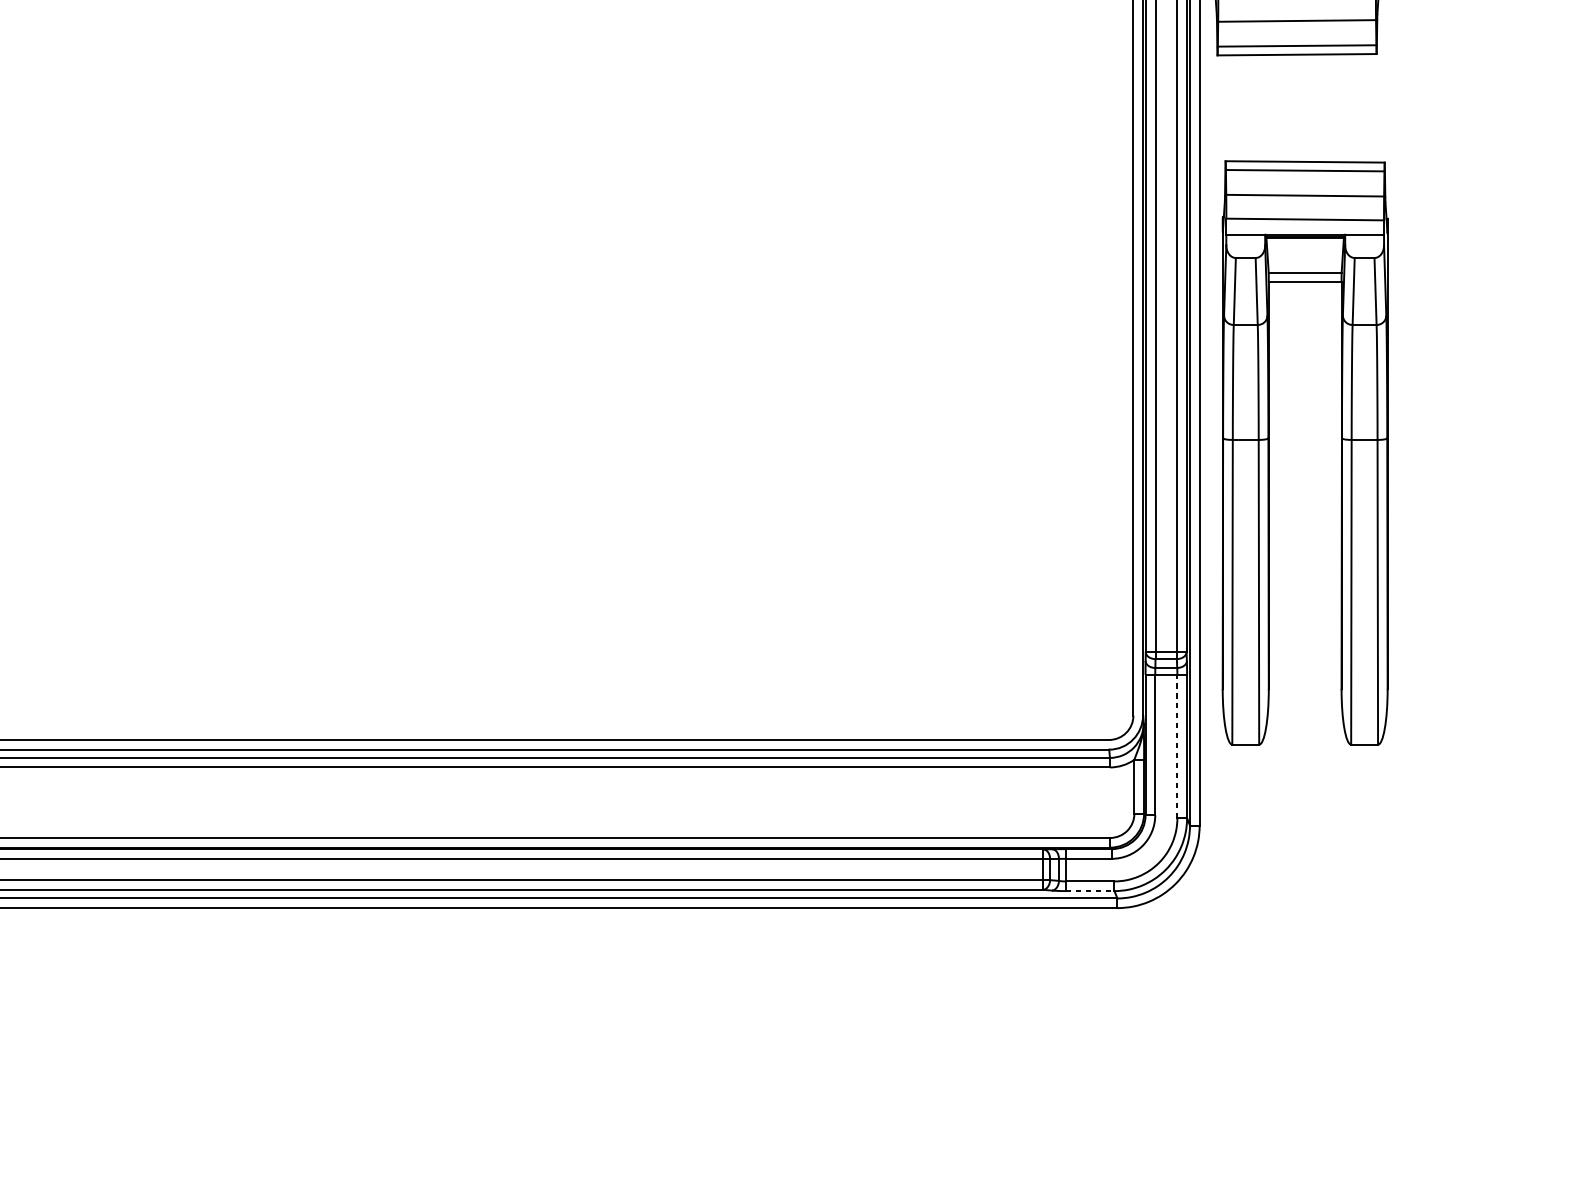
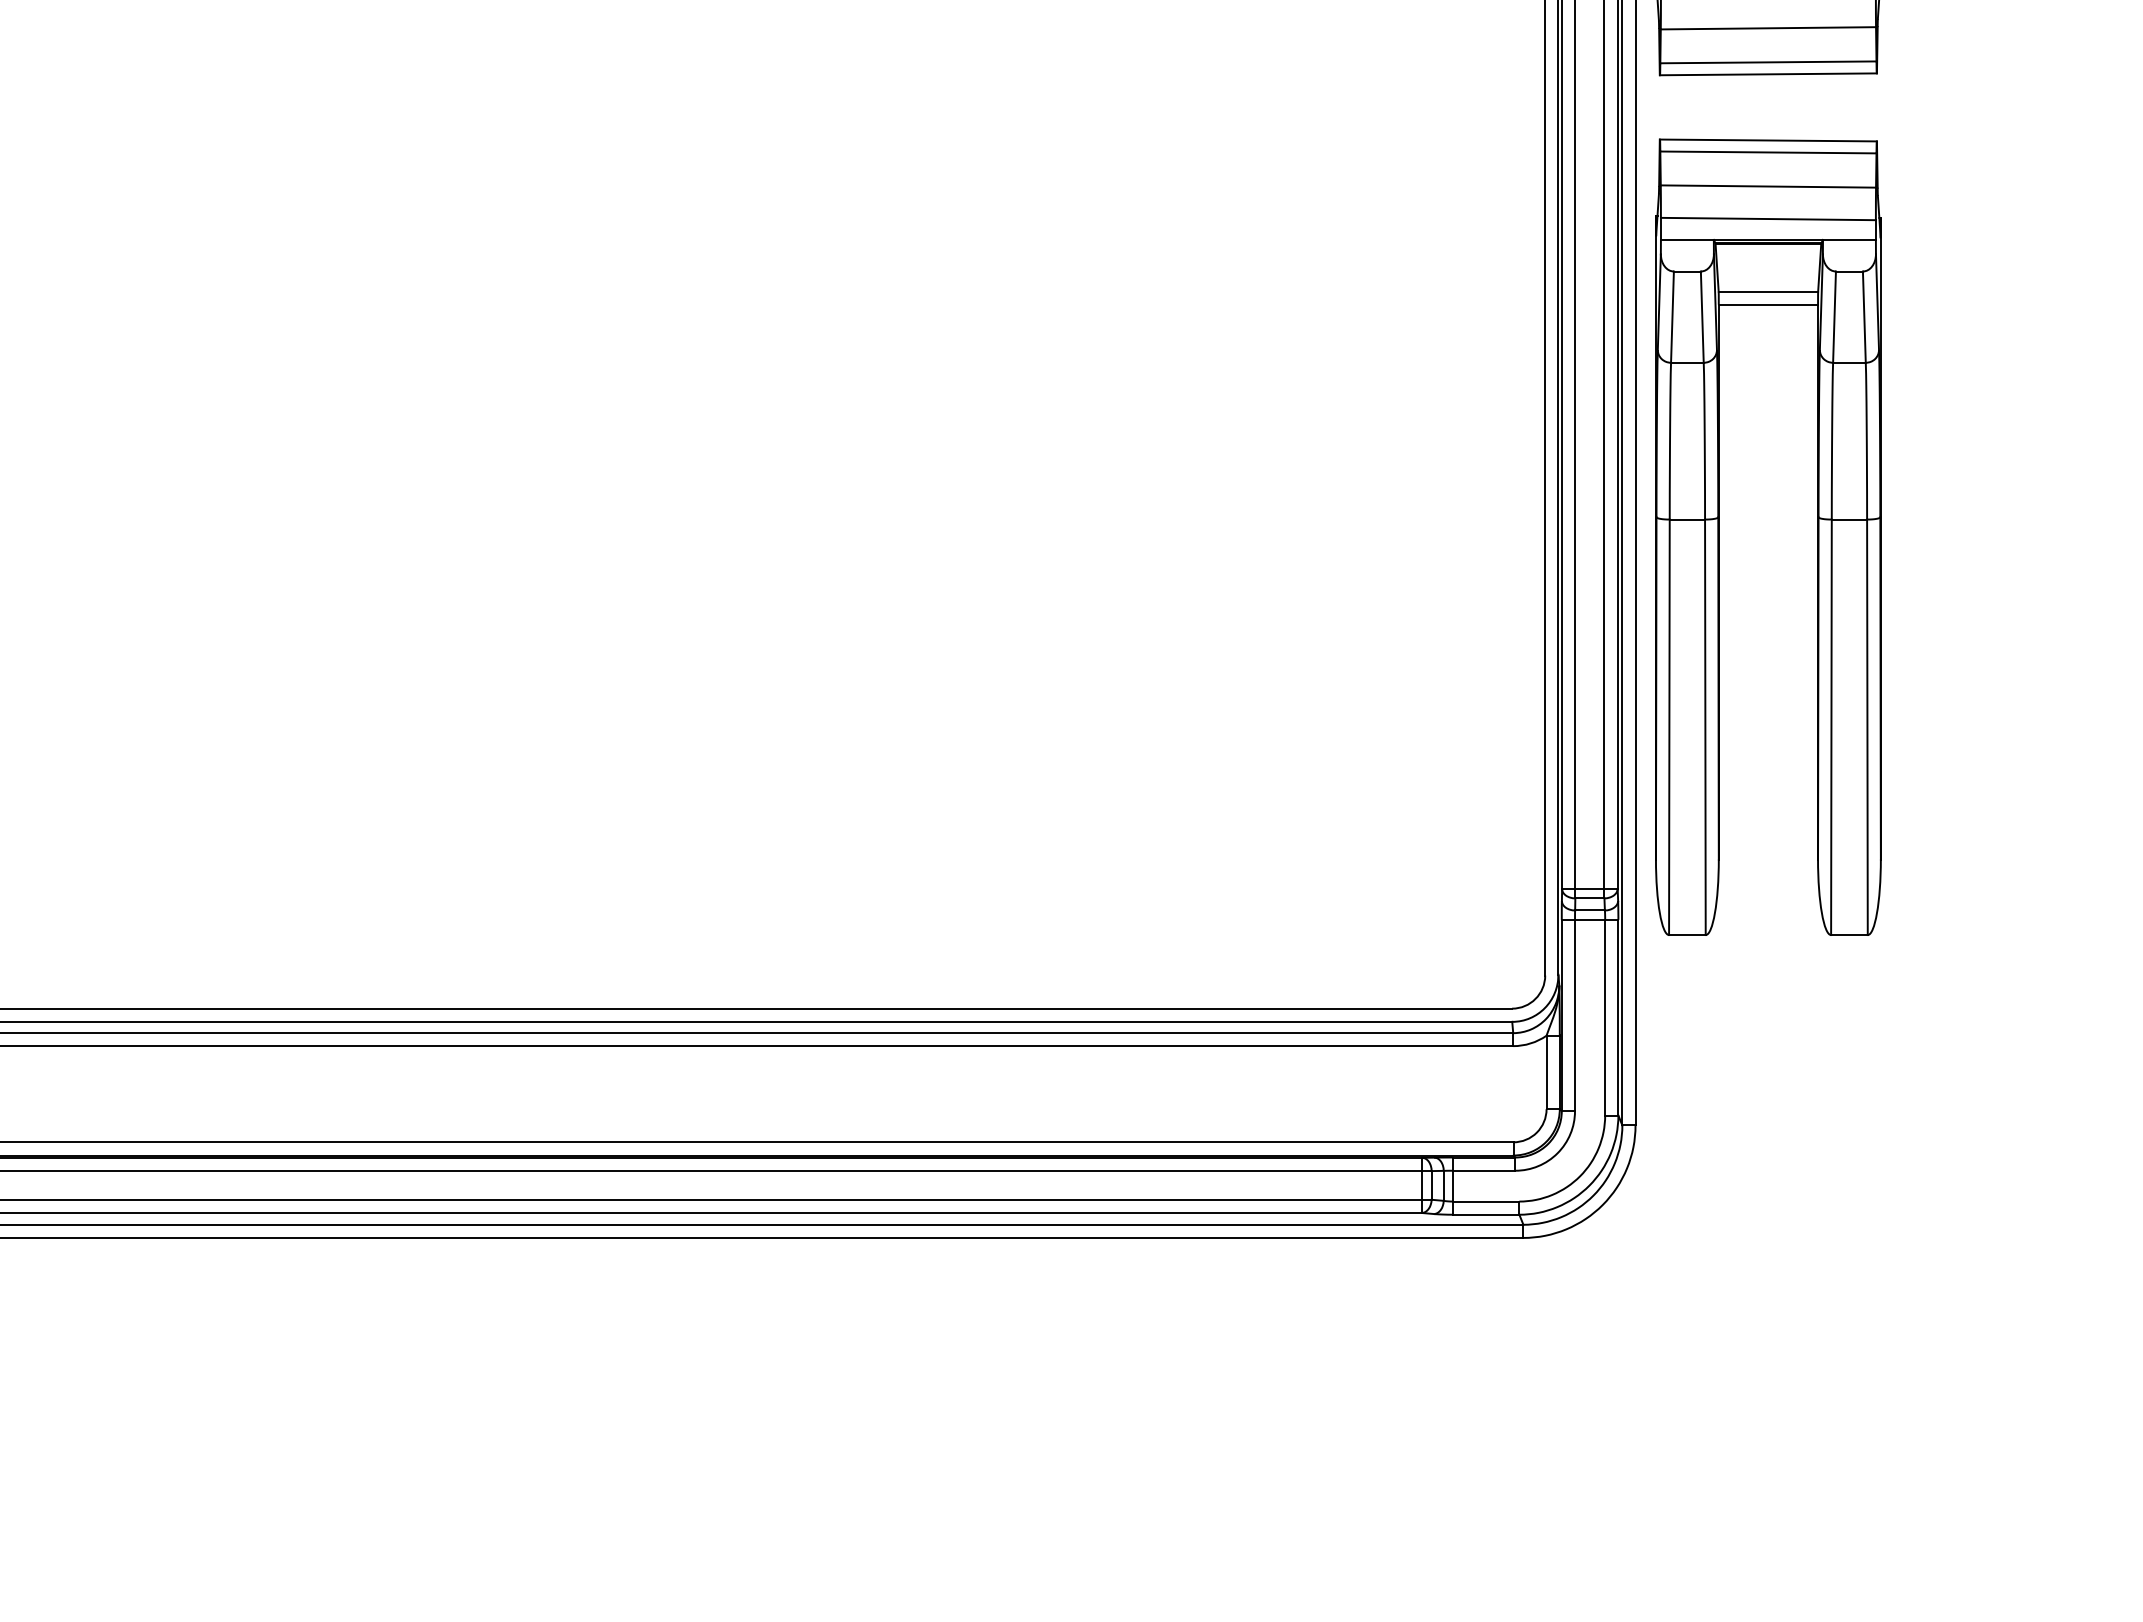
part: (1269, 452) -> (1719, 536), moved
line: (1177, 746) -> (1605, 1017), dashed -> solid
line: (1090, 890) -> (1486, 1214), dashed -> solid

